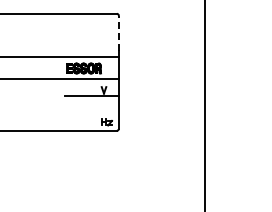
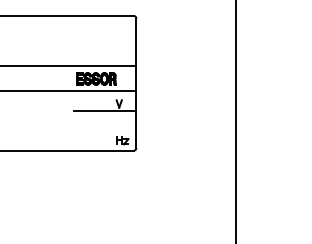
line: (118, 32) -> (135, 37), dashed -> solid

